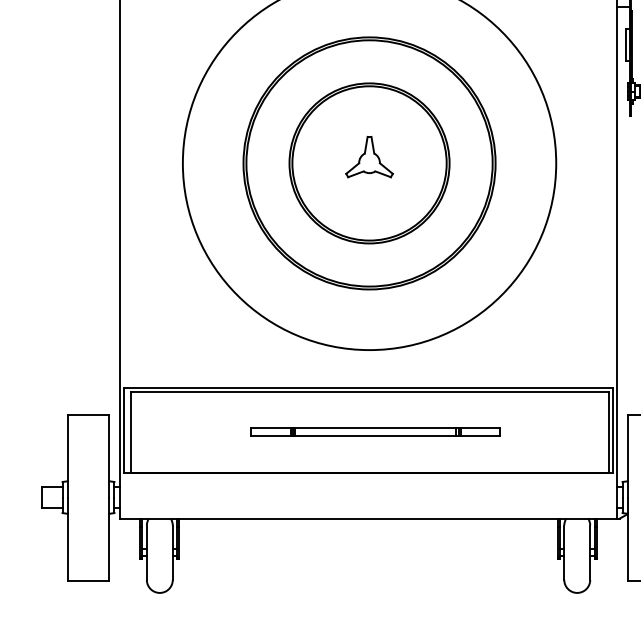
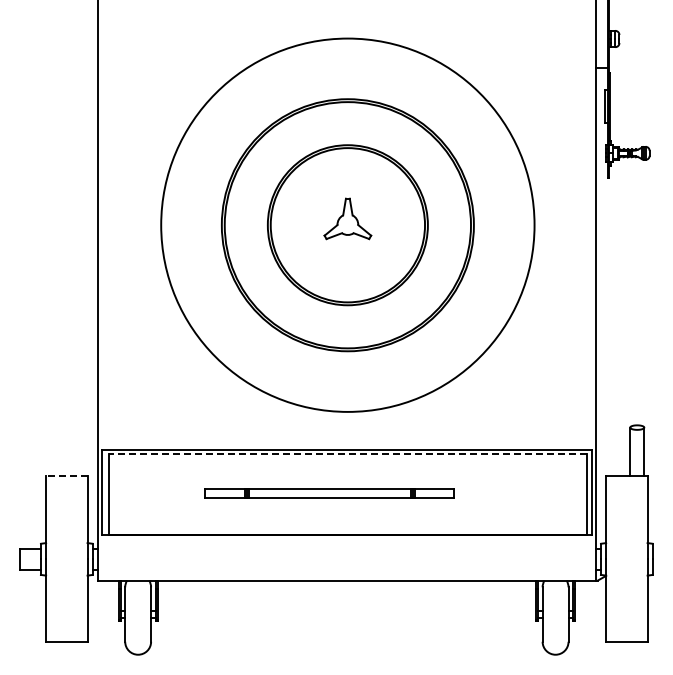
line: (369, 392) -> (347, 454), solid -> dashed
line: (88, 414) -> (66, 476), solid -> dashed
part: (375, 431) -> (329, 493), moved

